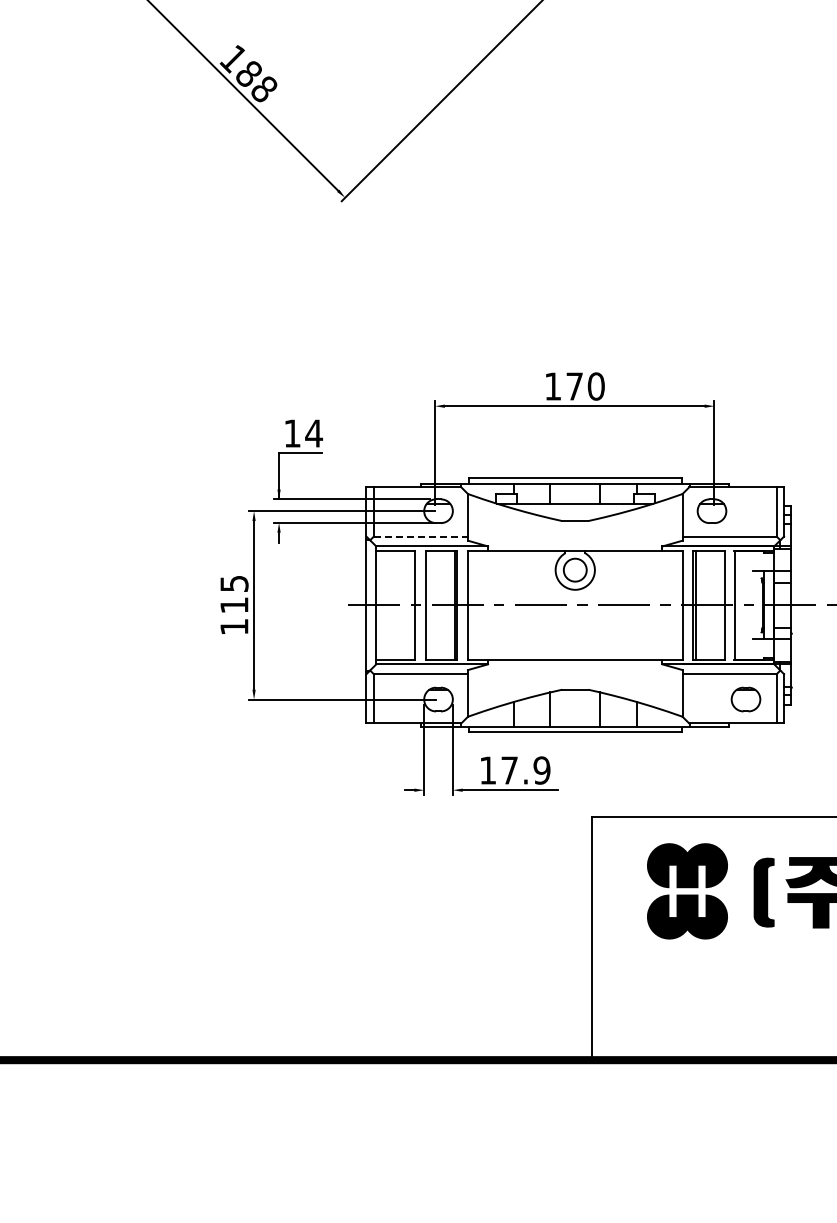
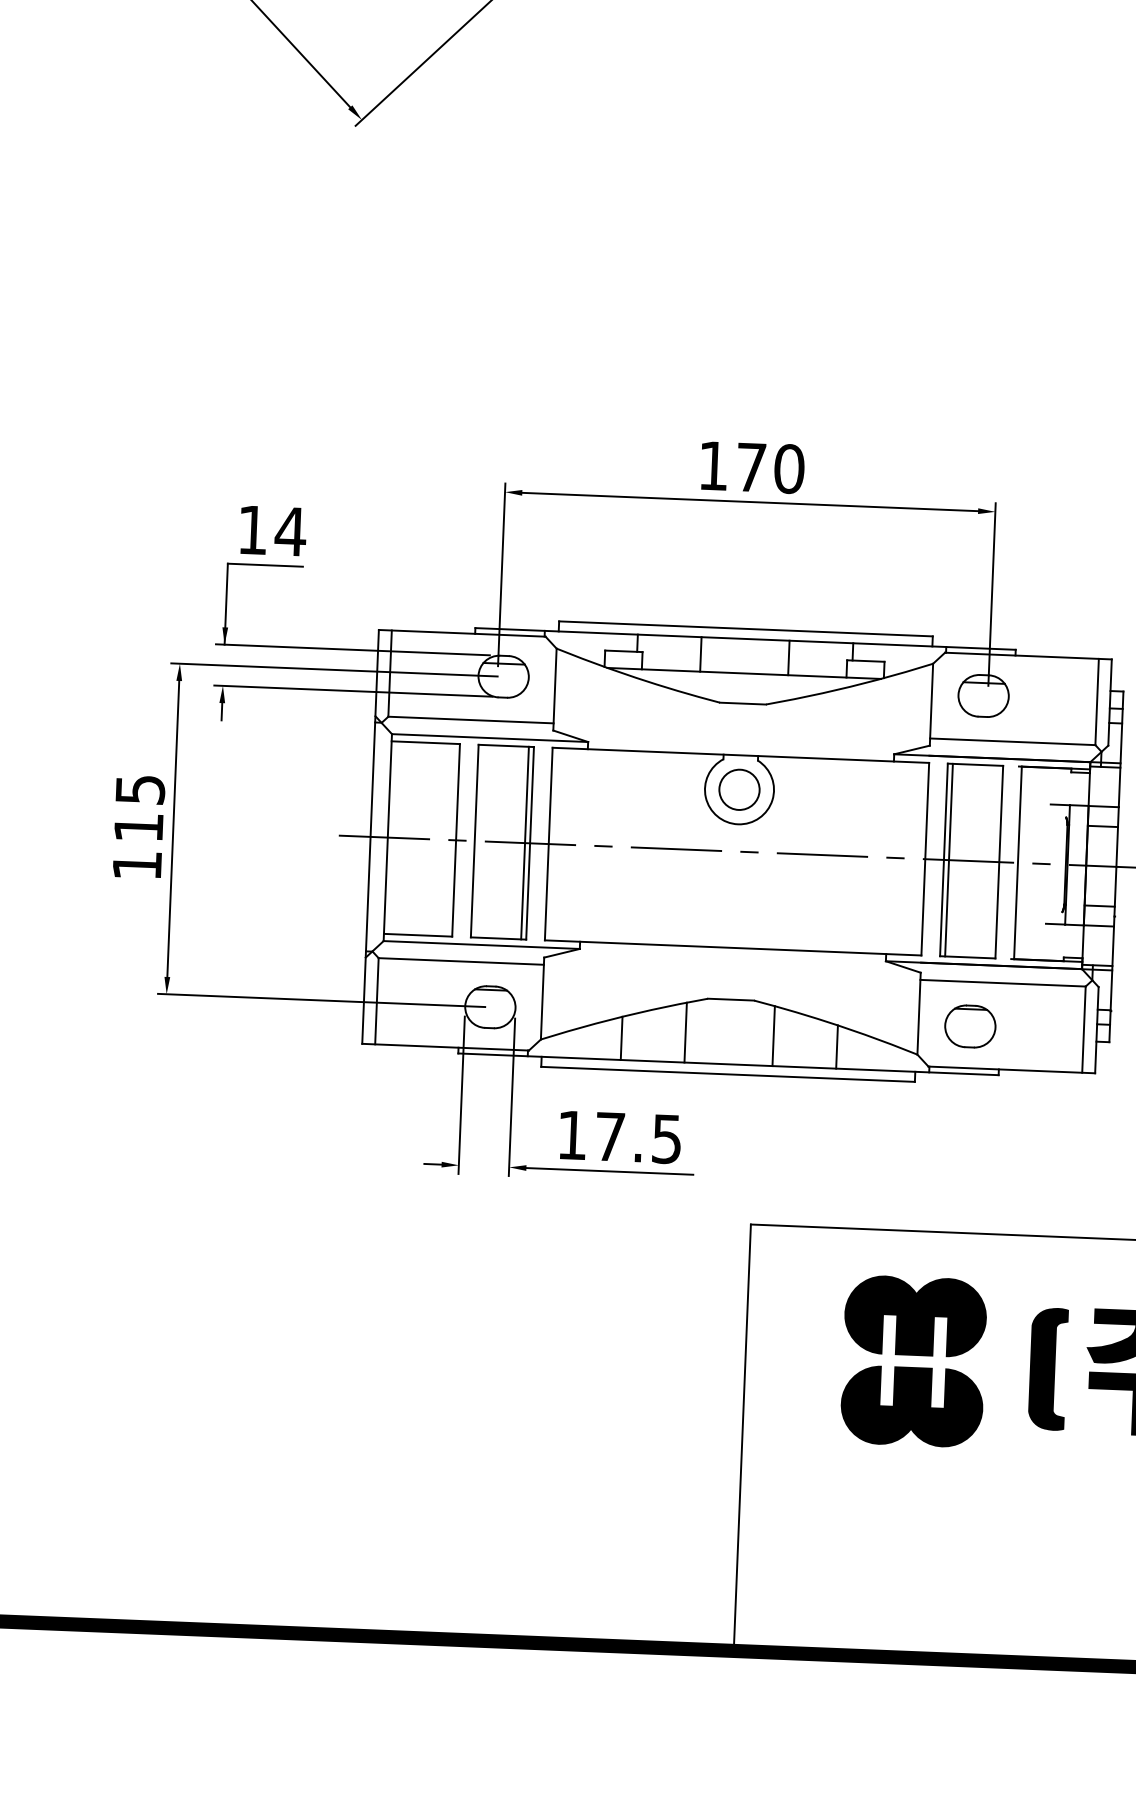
line: (421, 536) -> (471, 719), dashed -> solid
part: (745, 699) -> (969, 1026), moved
text: (541, 770) -> (666, 1139), 17.9 -> 17.5

